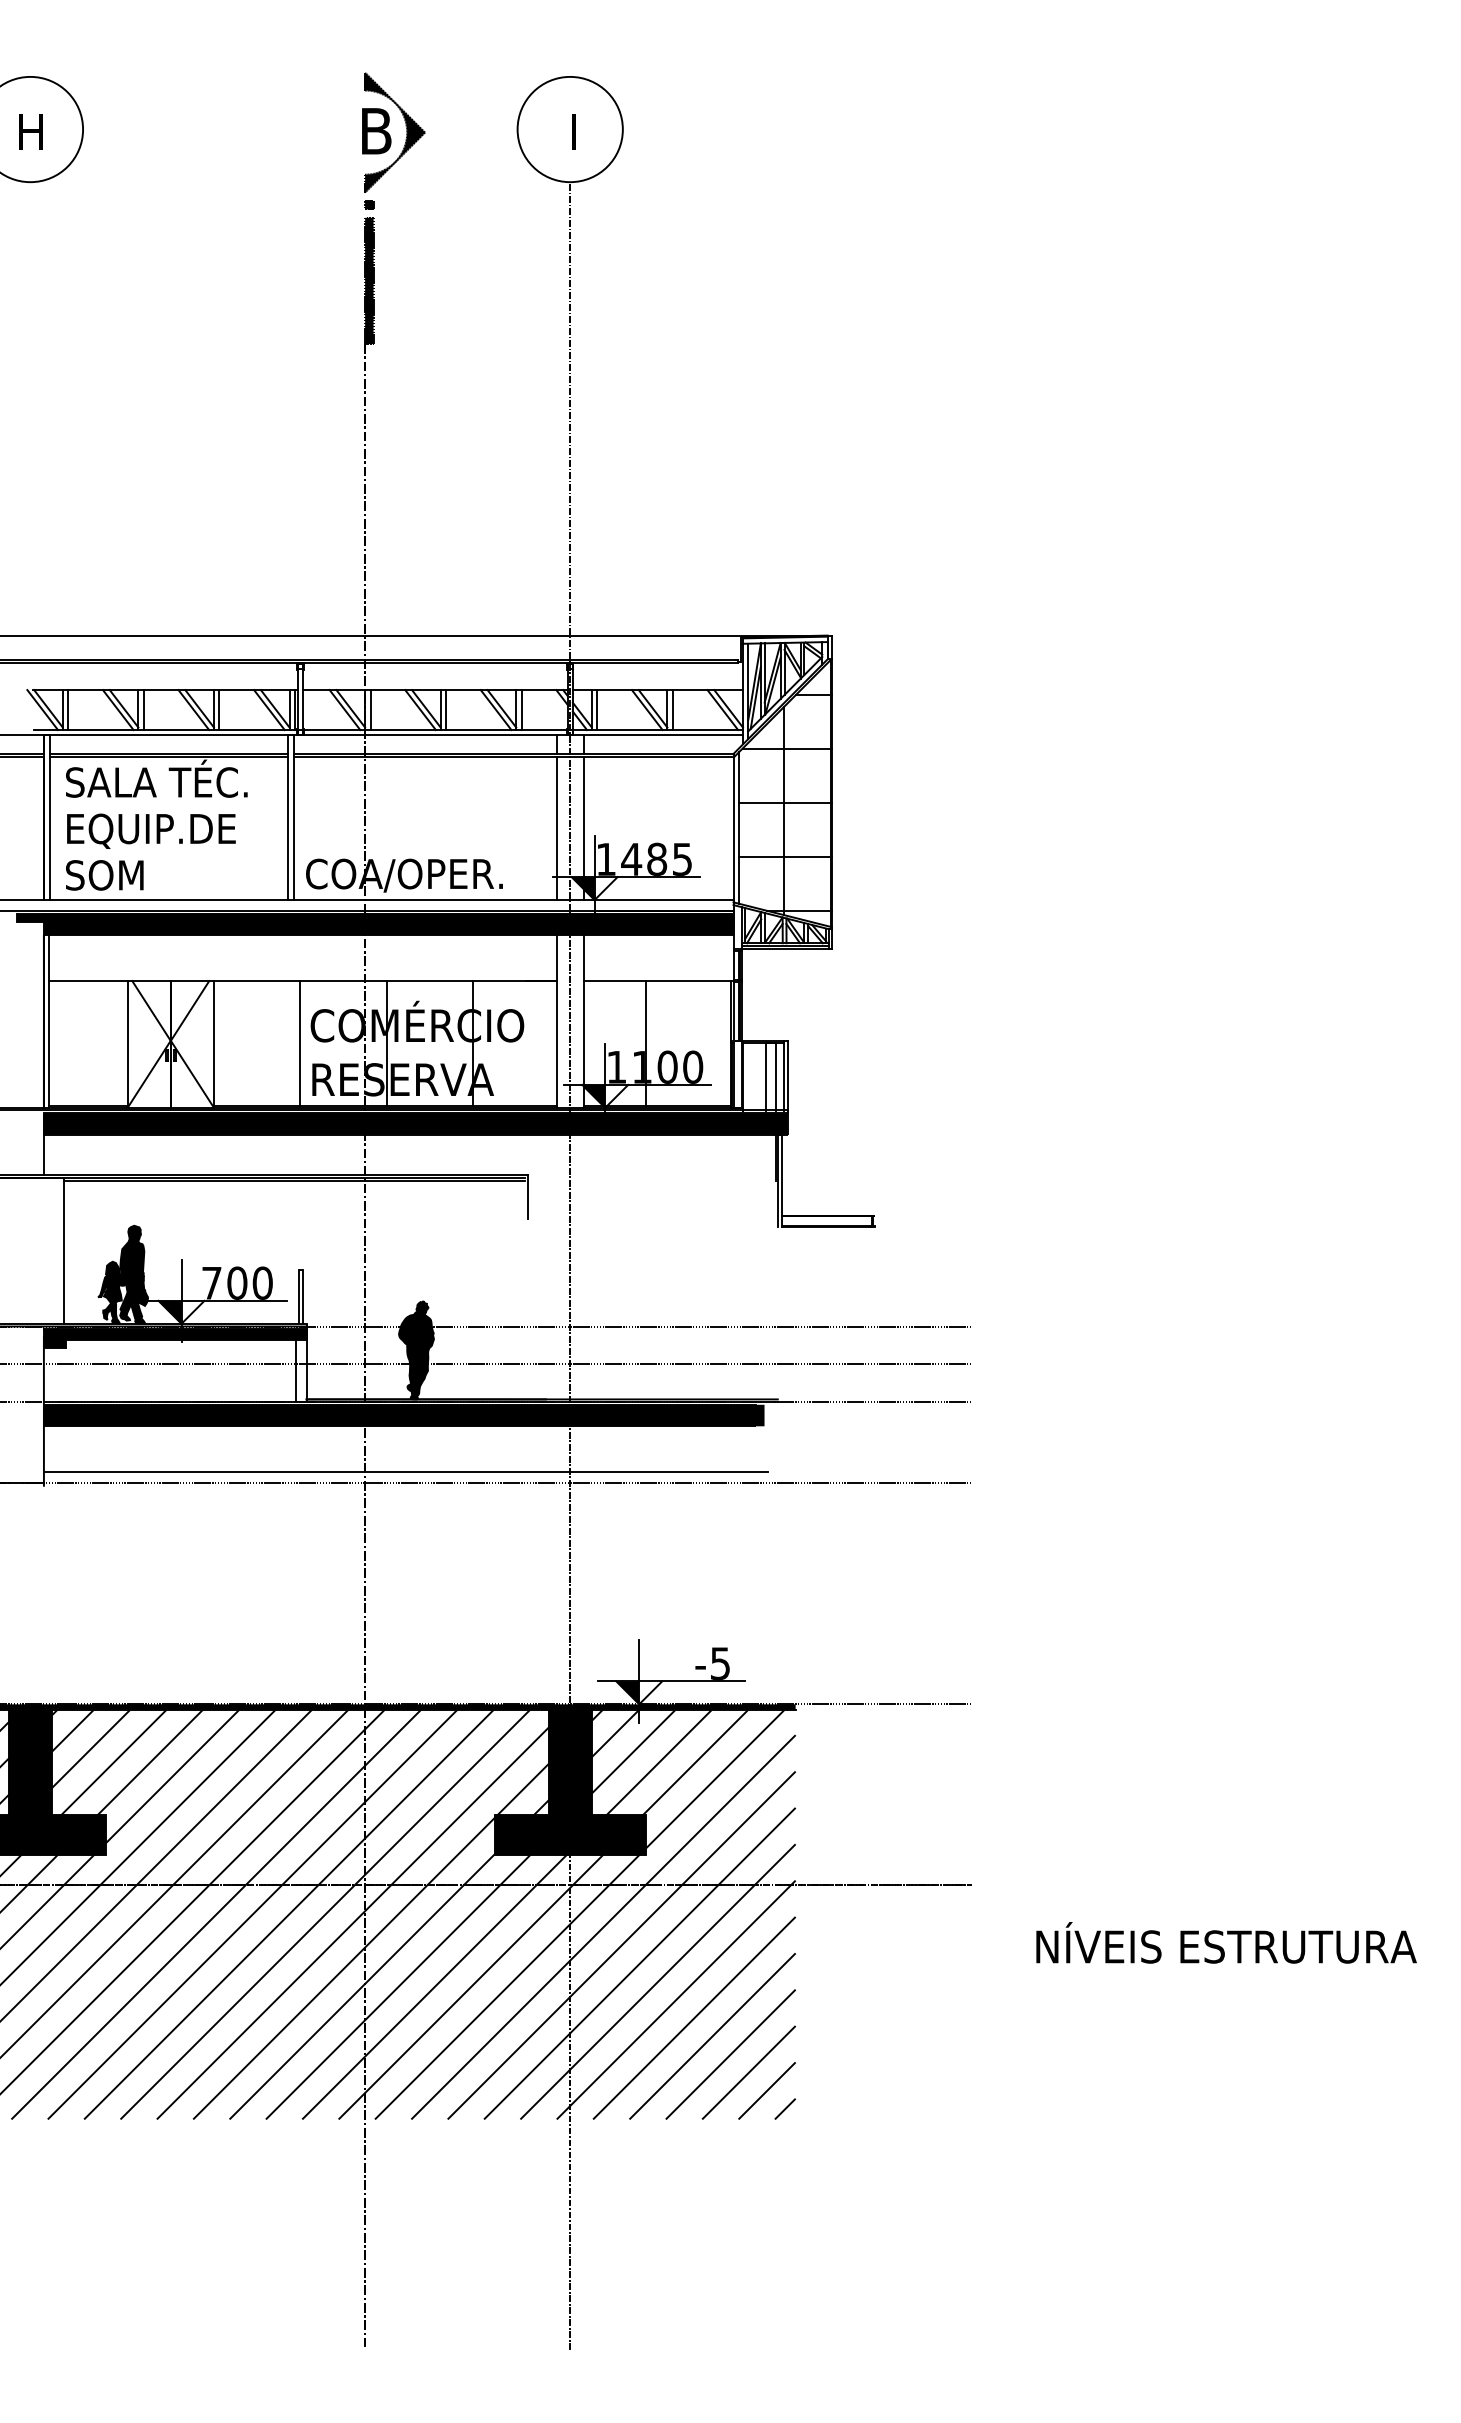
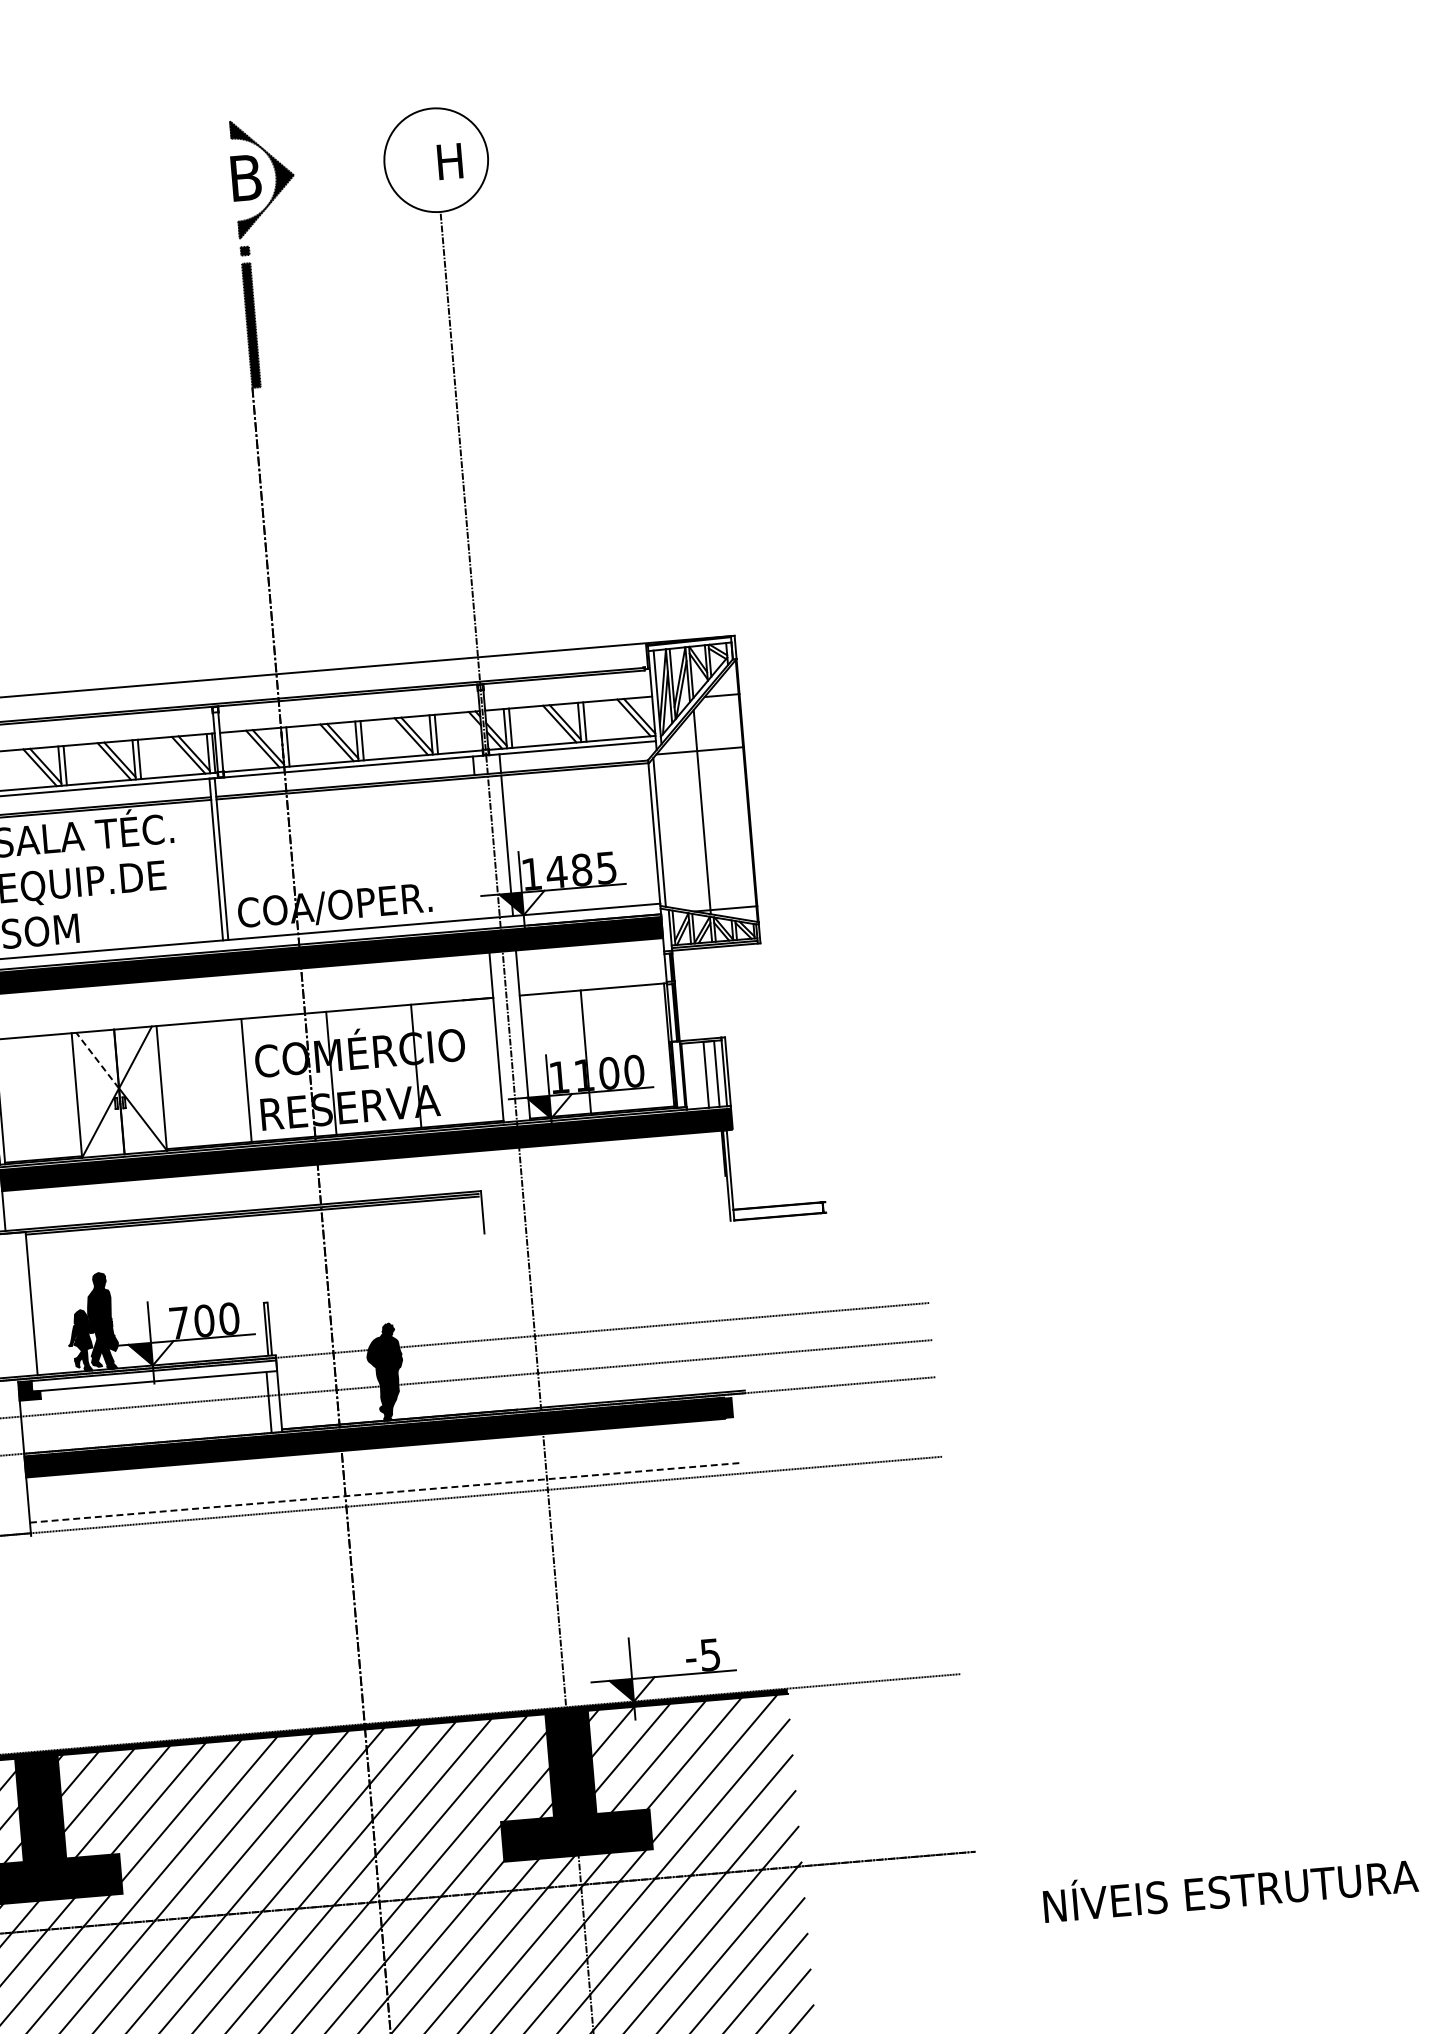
text: (585, 131) -> (451, 160), I -> H
line: (784, 802) -> (702, 803), removed
line: (556, 828) -> (480, 847), removed
line: (784, 856) -> (706, 856), removed
line: (151, 1010) -> (97, 1060), solid -> dashed
fill: (181, 1334) -> (153, 1375), removed
line: (405, 1472) -> (385, 1493), solid -> dashed

